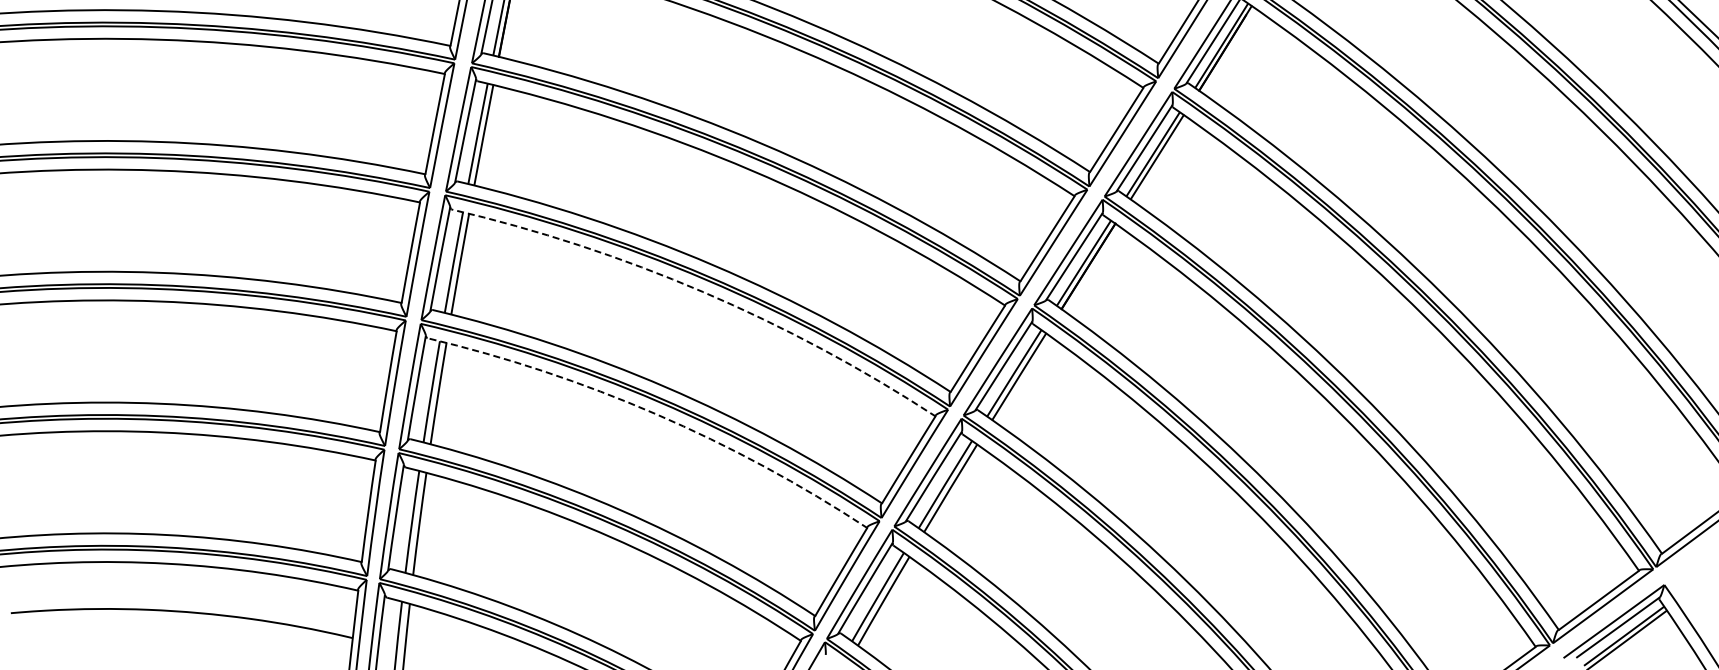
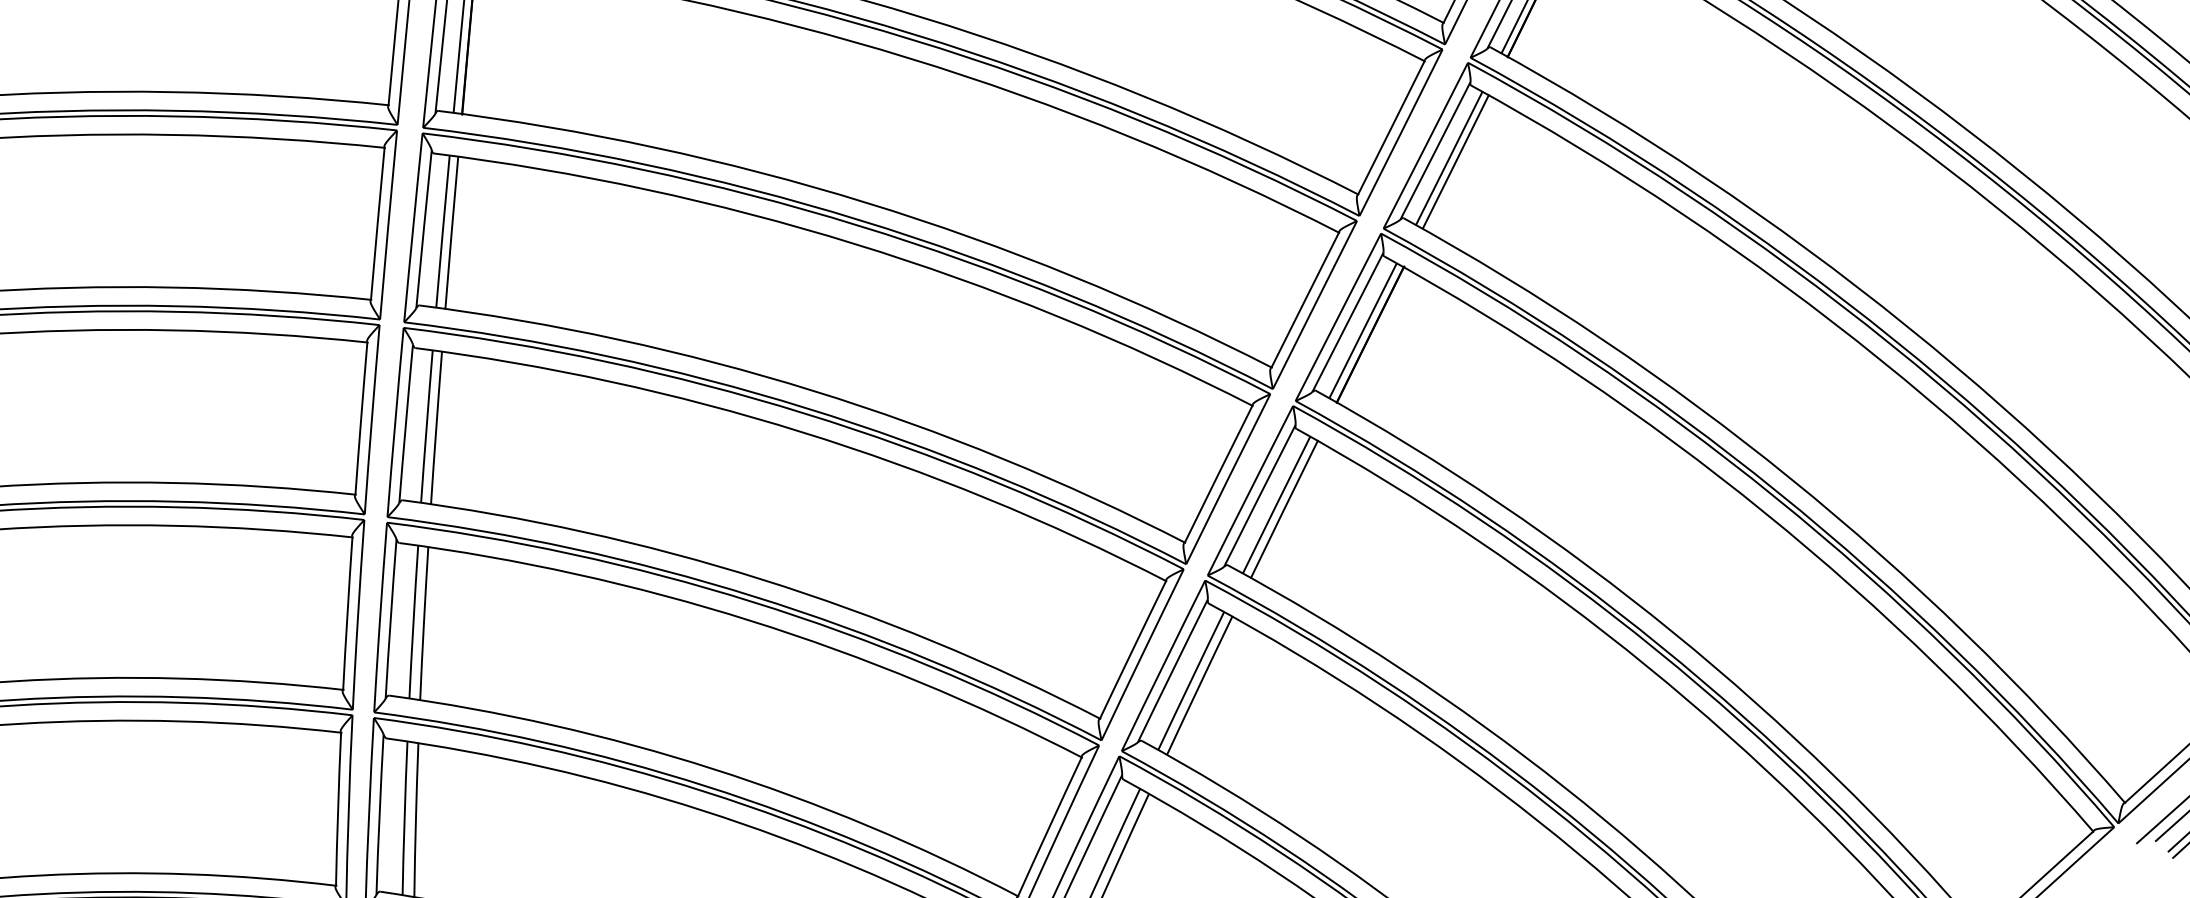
arc: (703, 291) -> (802, 431), dashed -> solid
arc: (656, 414) -> (751, 621), dashed -> solid

